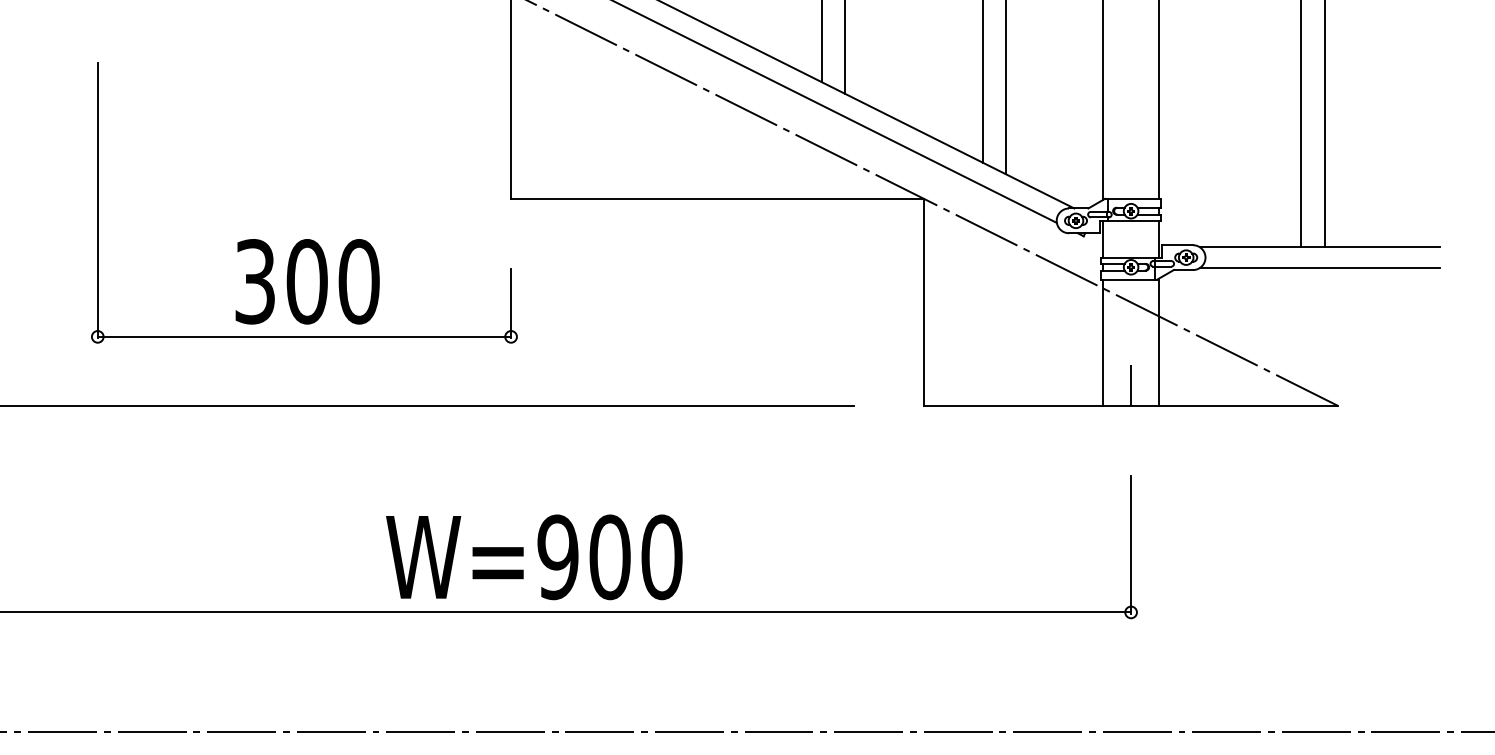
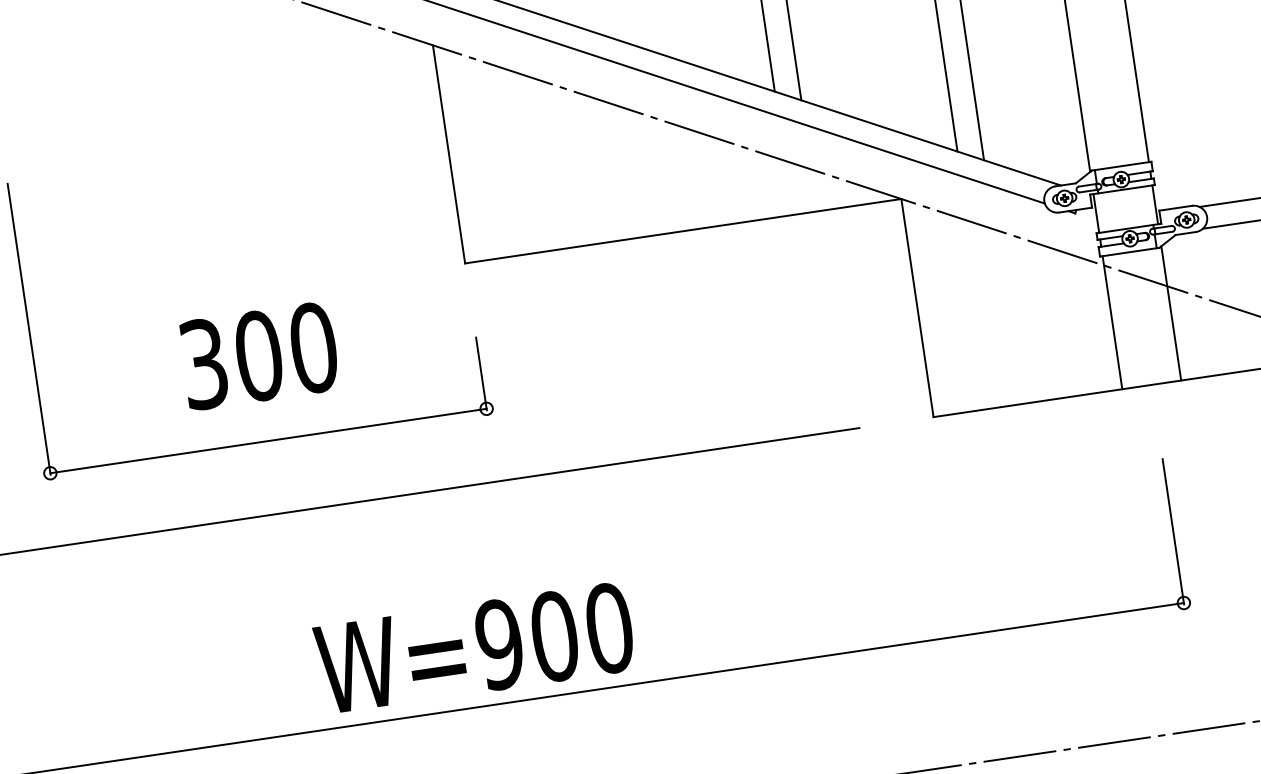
text: (307, 281) -> (259, 355), moved
line: (1131, 384) -> (1148, 362), removed
text: (534, 557) -> (474, 648), moved

